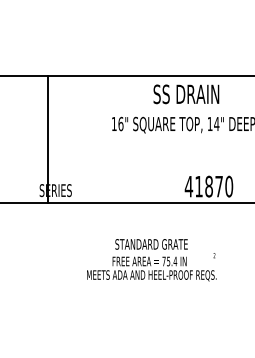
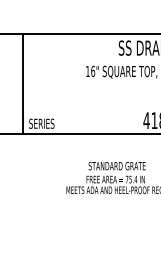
line: (48, 139) -> (23, 83), moved

